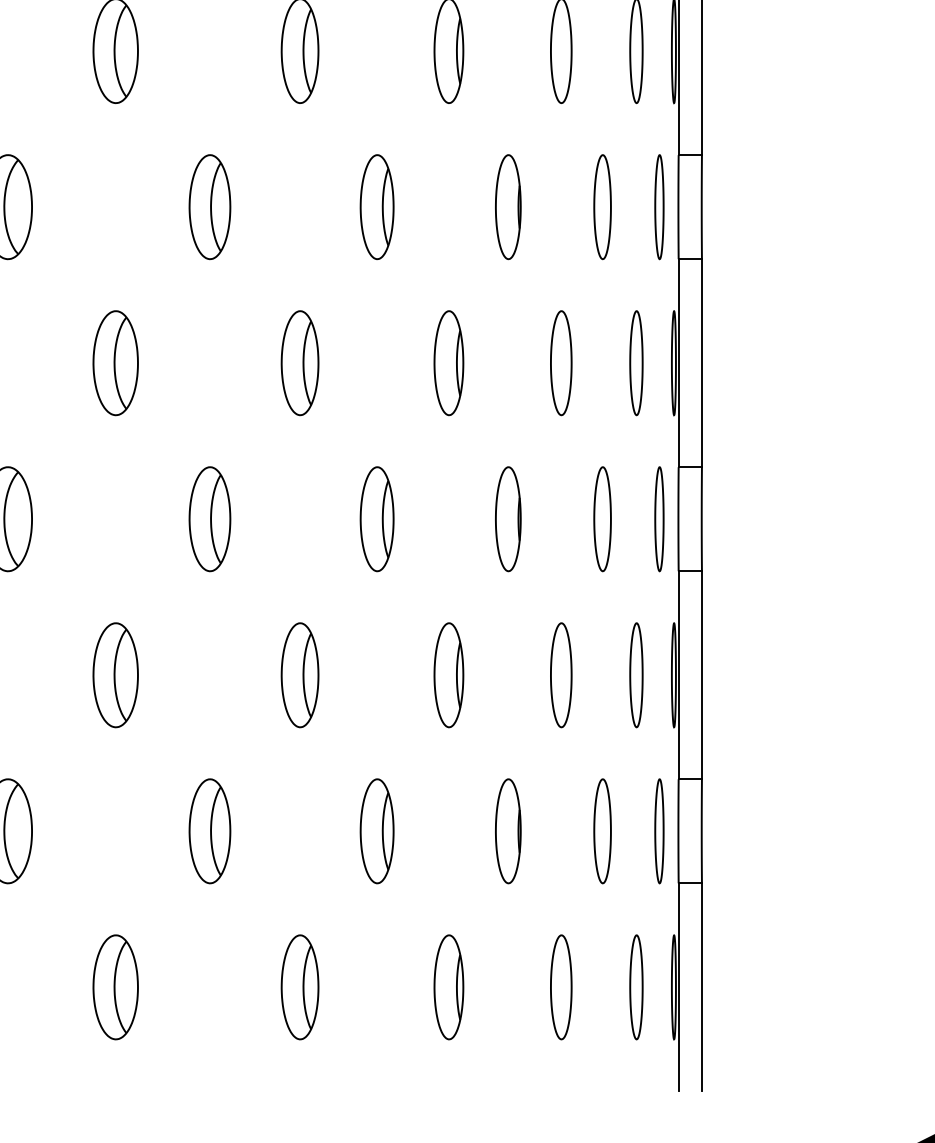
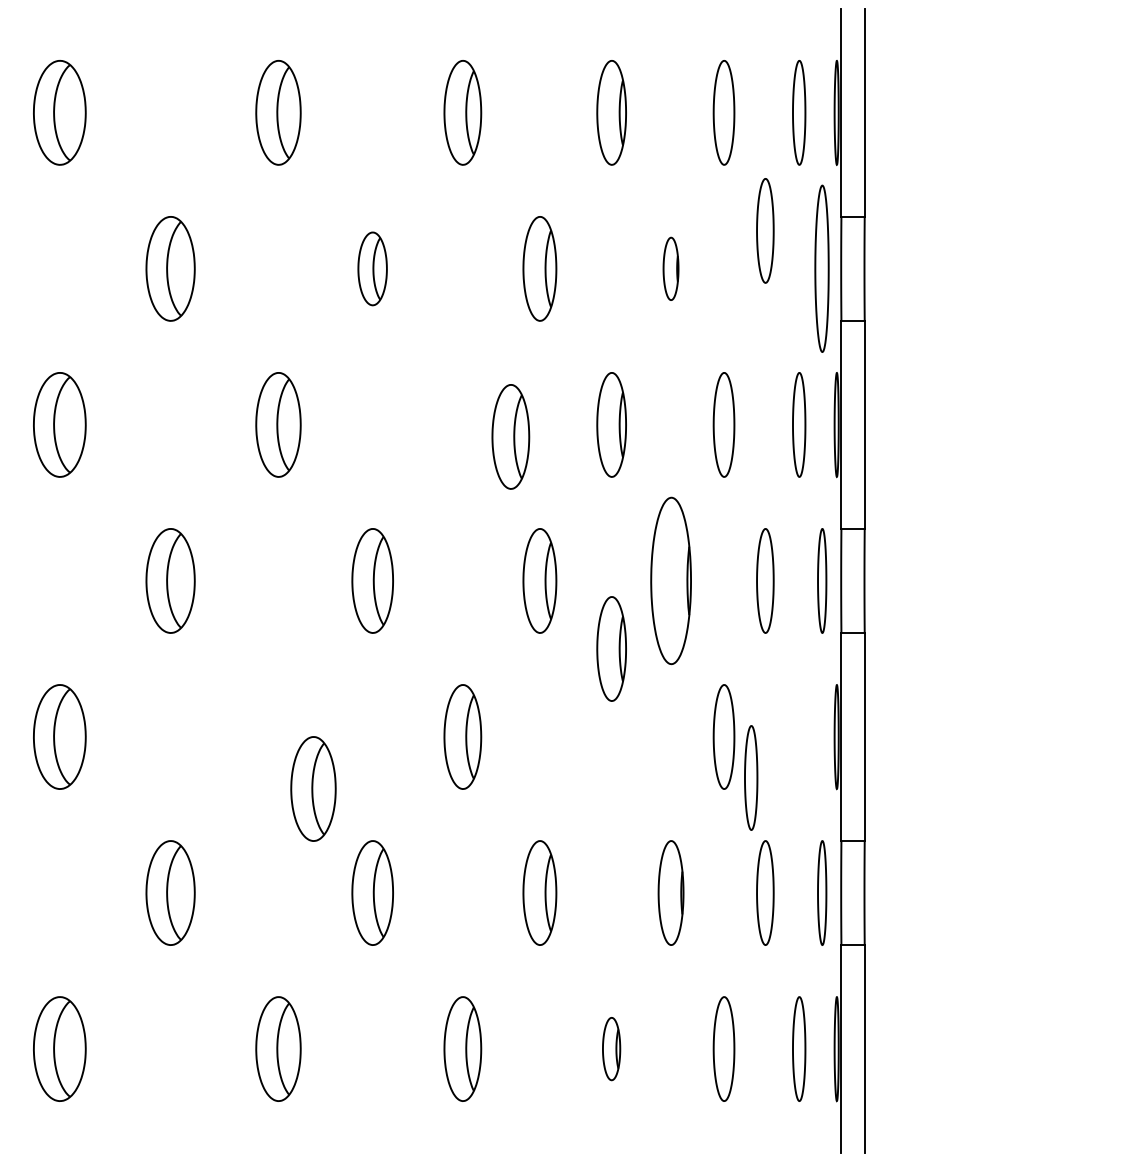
part: (209, 206) -> (372, 268), size x0.7
part: (507, 206) -> (670, 268), size x0.6
part: (602, 206) -> (765, 230), moved
part: (659, 206) -> (822, 268), size x1.6
part: (299, 362) -> (510, 436), moved
part: (507, 518) -> (670, 580), size x1.6
part: (115, 674) -> (313, 788), moved
part: (448, 674) -> (611, 648), moved
part: (636, 674) -> (751, 777), moved
part: (448, 986) -> (611, 1048), size x0.6

